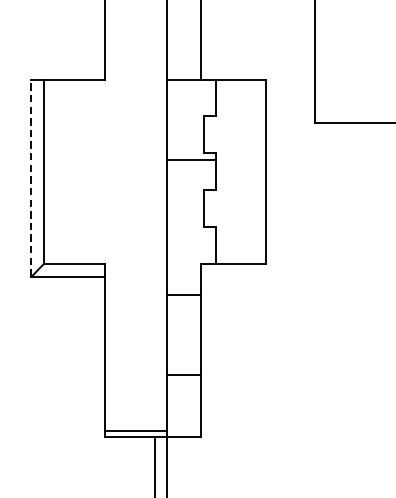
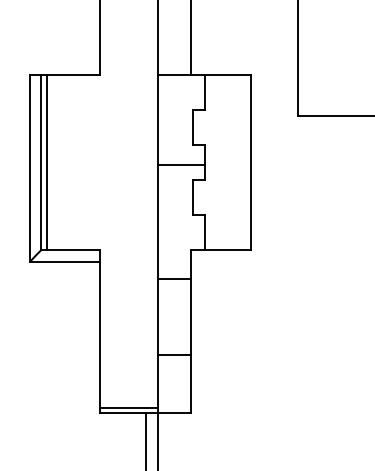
line: (191, 160) -> (181, 165), moved
line: (50, 171) -> (47, 162), added
line: (31, 177) -> (29, 167), dashed -> solid

